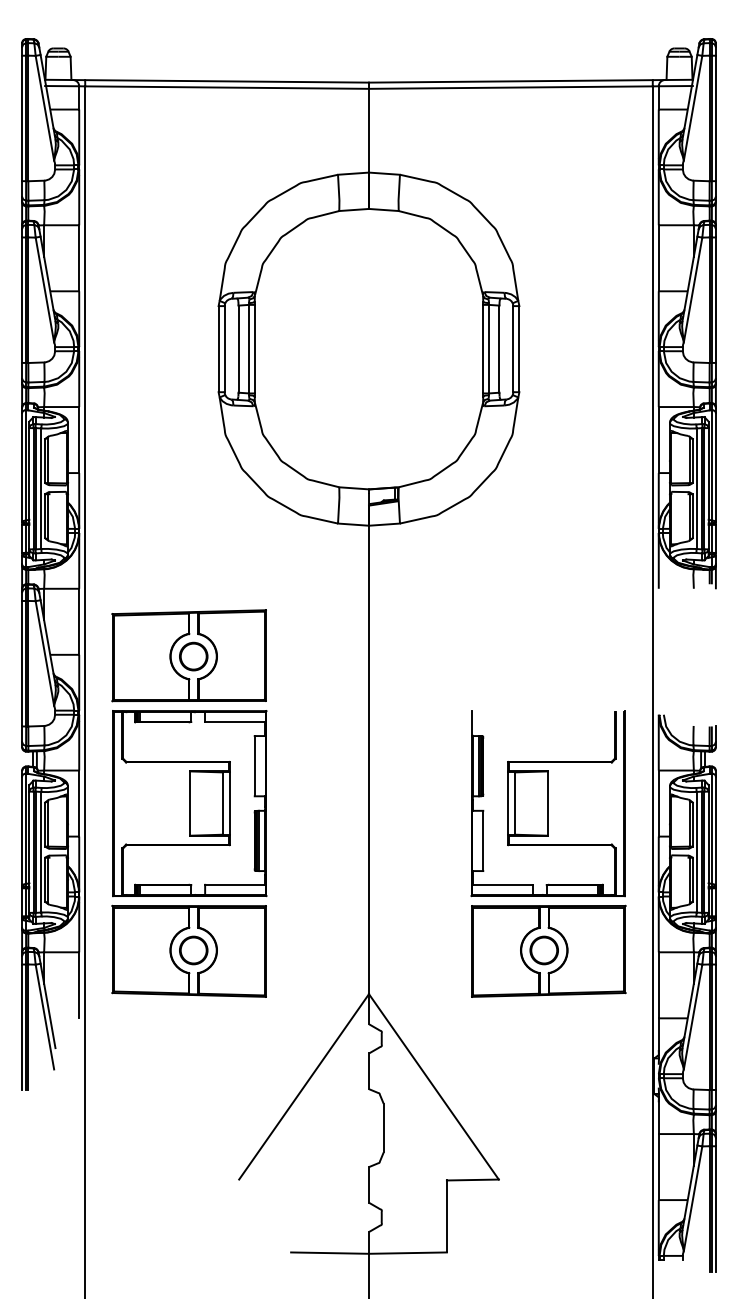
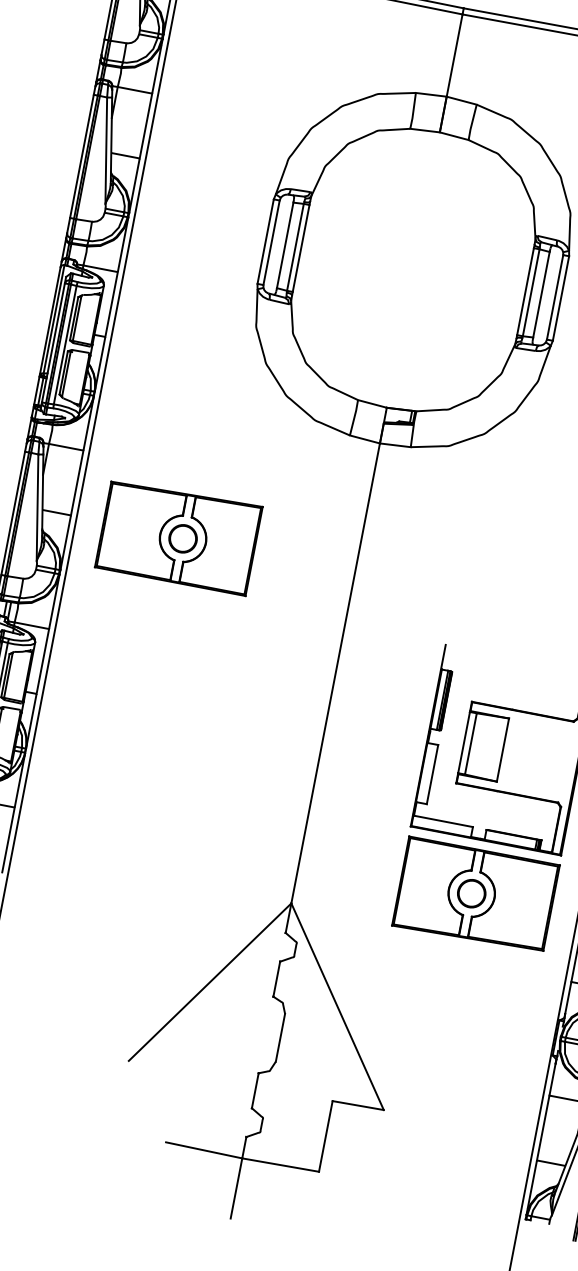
part: (189, 853) -> (141, 731), removed

